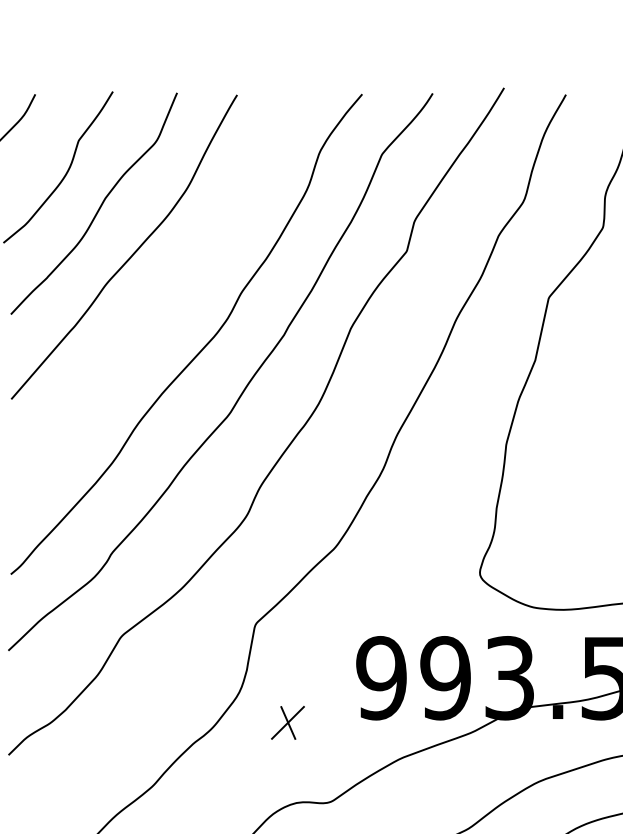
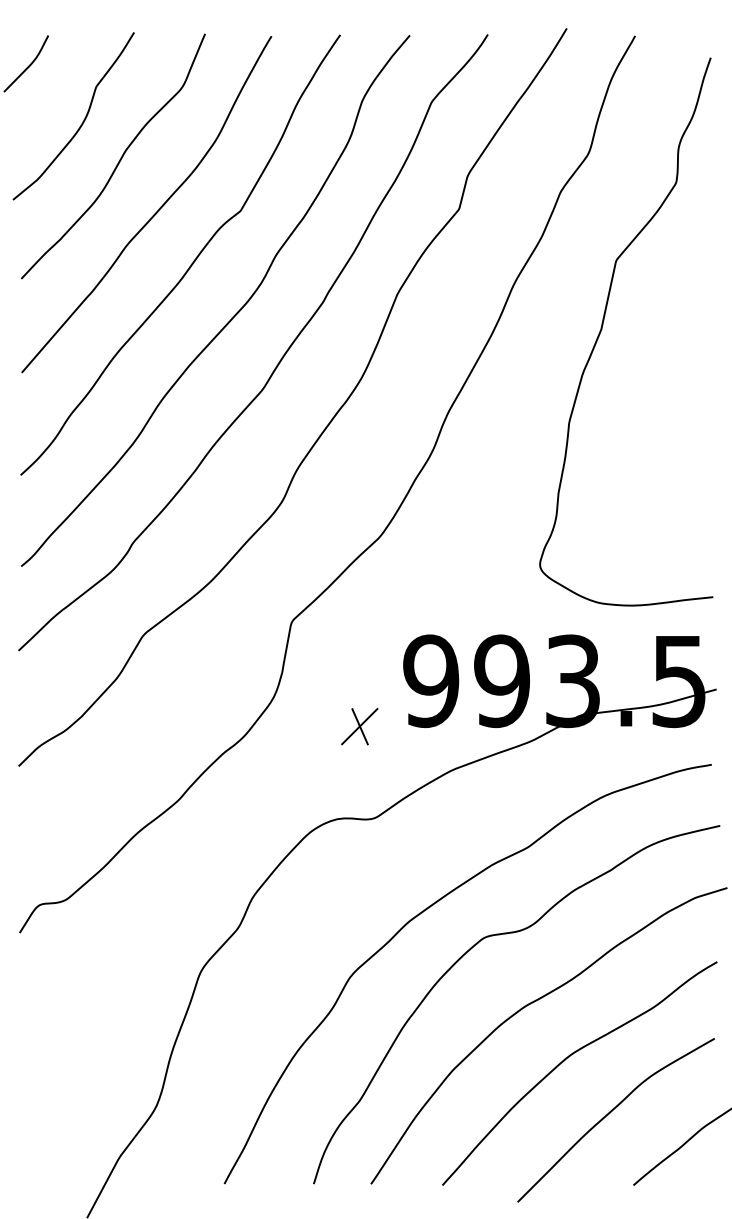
curve: (163, 301) -> (190, 264), added
part: (287, 722) -> (359, 726), moved

